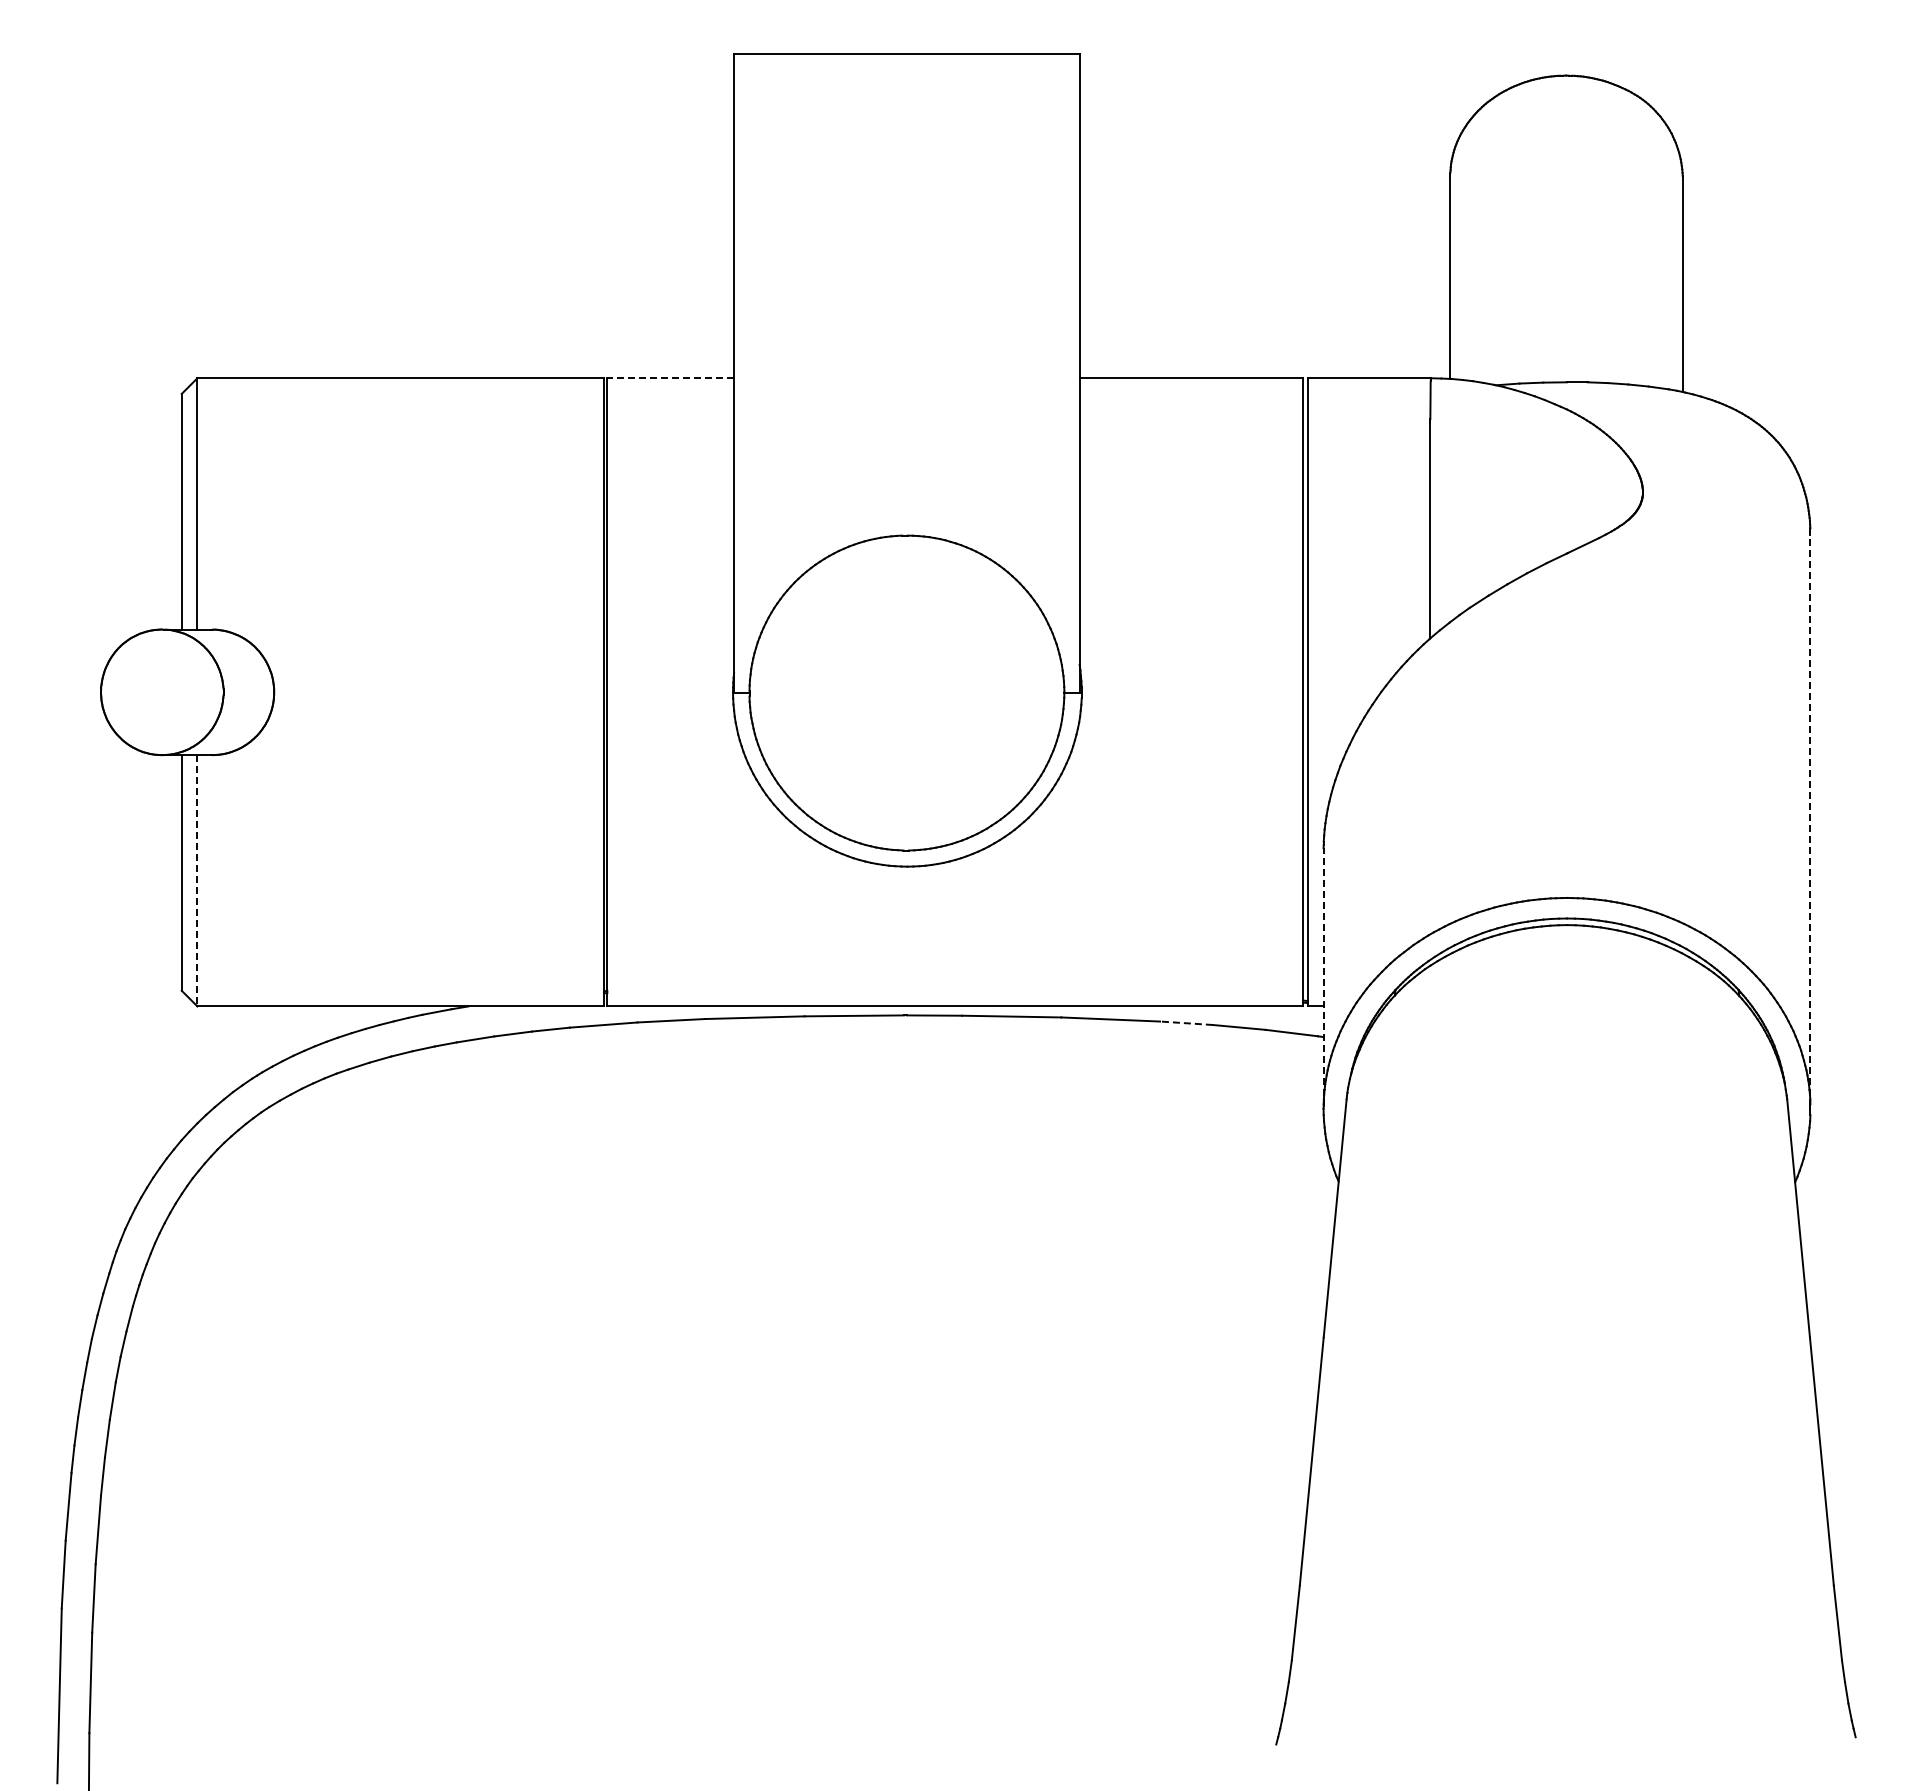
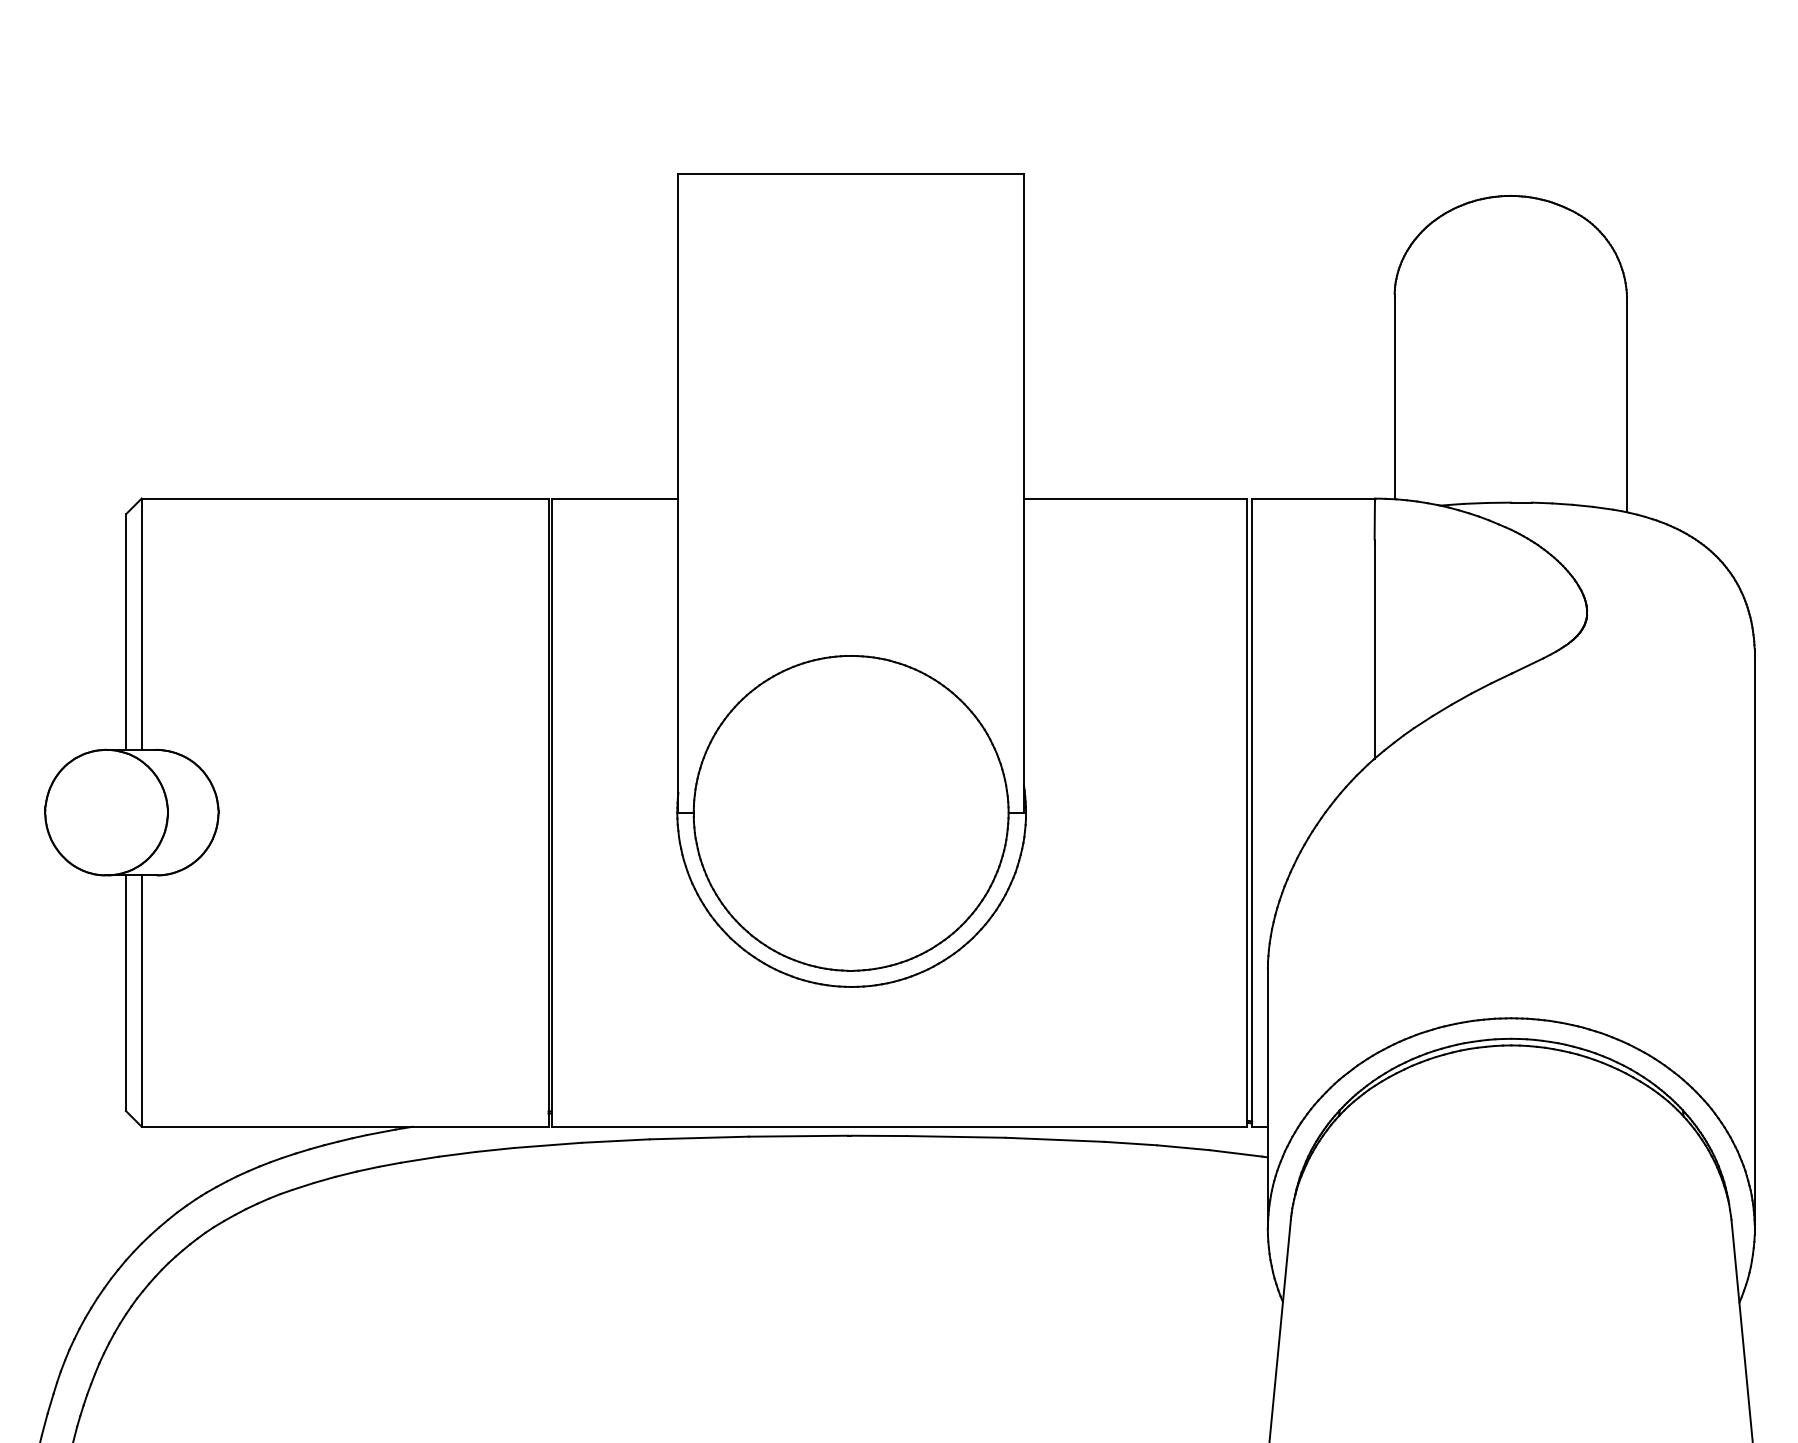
line: (670, 378) -> (614, 498), dashed -> solid
line: (1810, 820) -> (1754, 940), dashed -> solid
line: (197, 880) -> (141, 1000), dashed -> solid
line: (1323, 976) -> (1267, 1096), dashed -> solid
line: (1185, 1023) -> (1129, 1143), dashed -> solid

